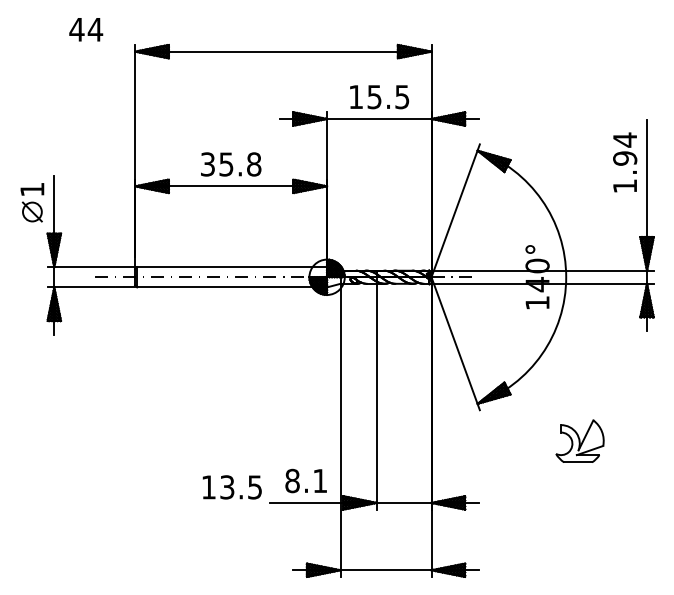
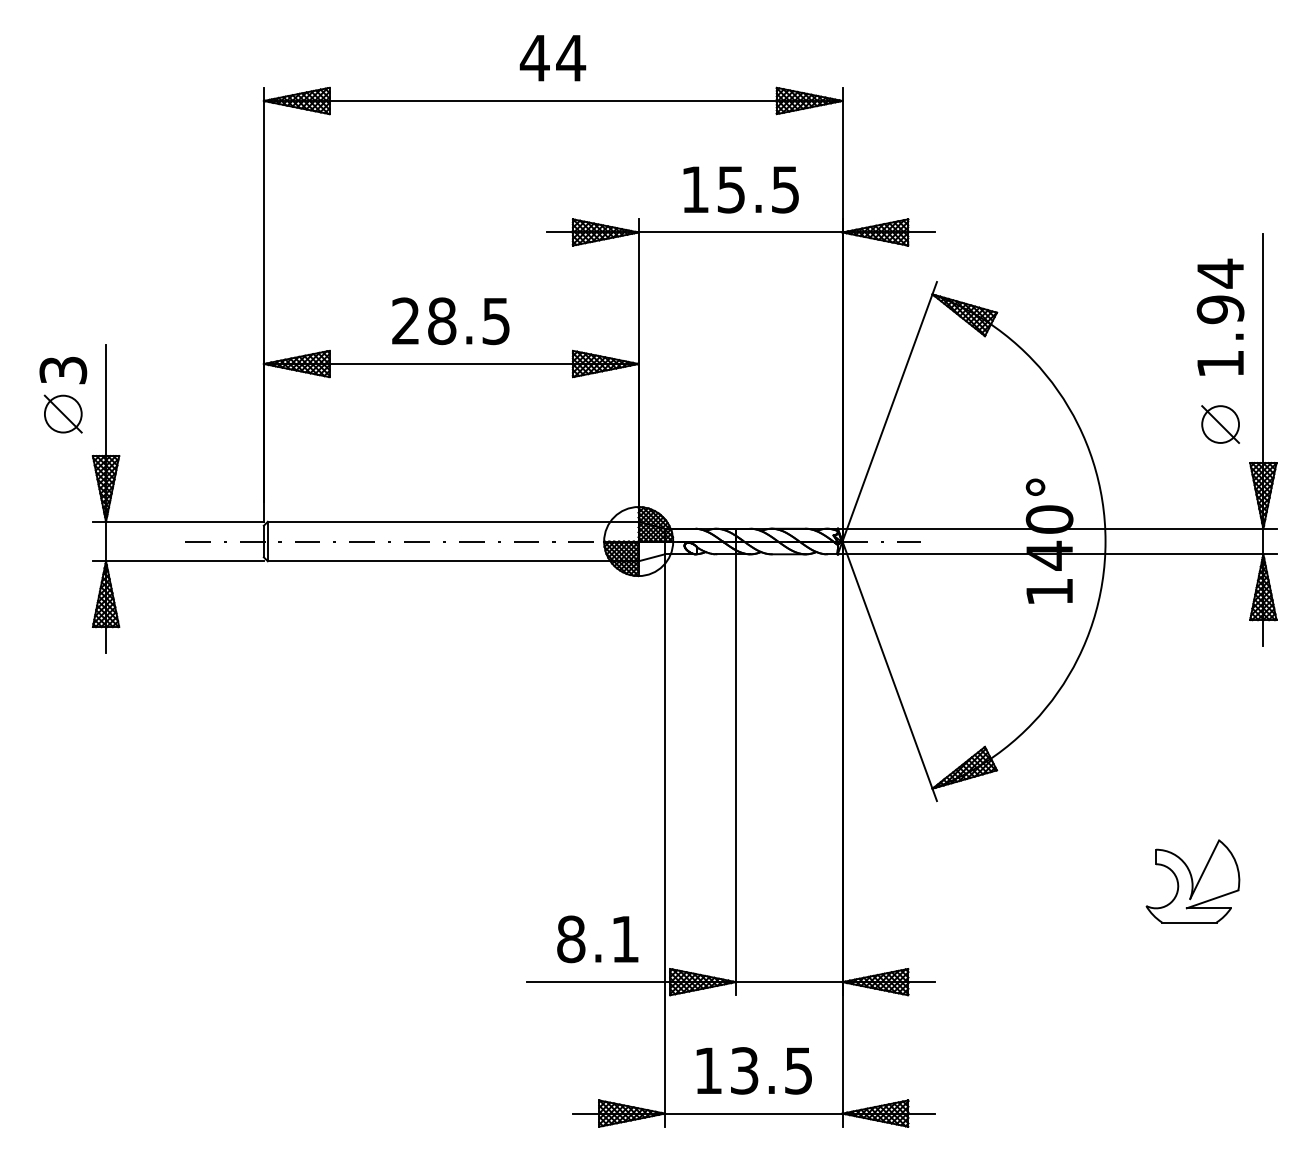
text: (86, 29) -> (553, 57), moved
text: (230, 164) -> (450, 321), 35.8 -> 28.5
text: (32, 189) -> (63, 370), 1 -> 3
part: (624, 216) -> (1219, 422), added
part: (579, 440) -> (1192, 879), moved
text: (231, 487) -> (752, 1071), moved

